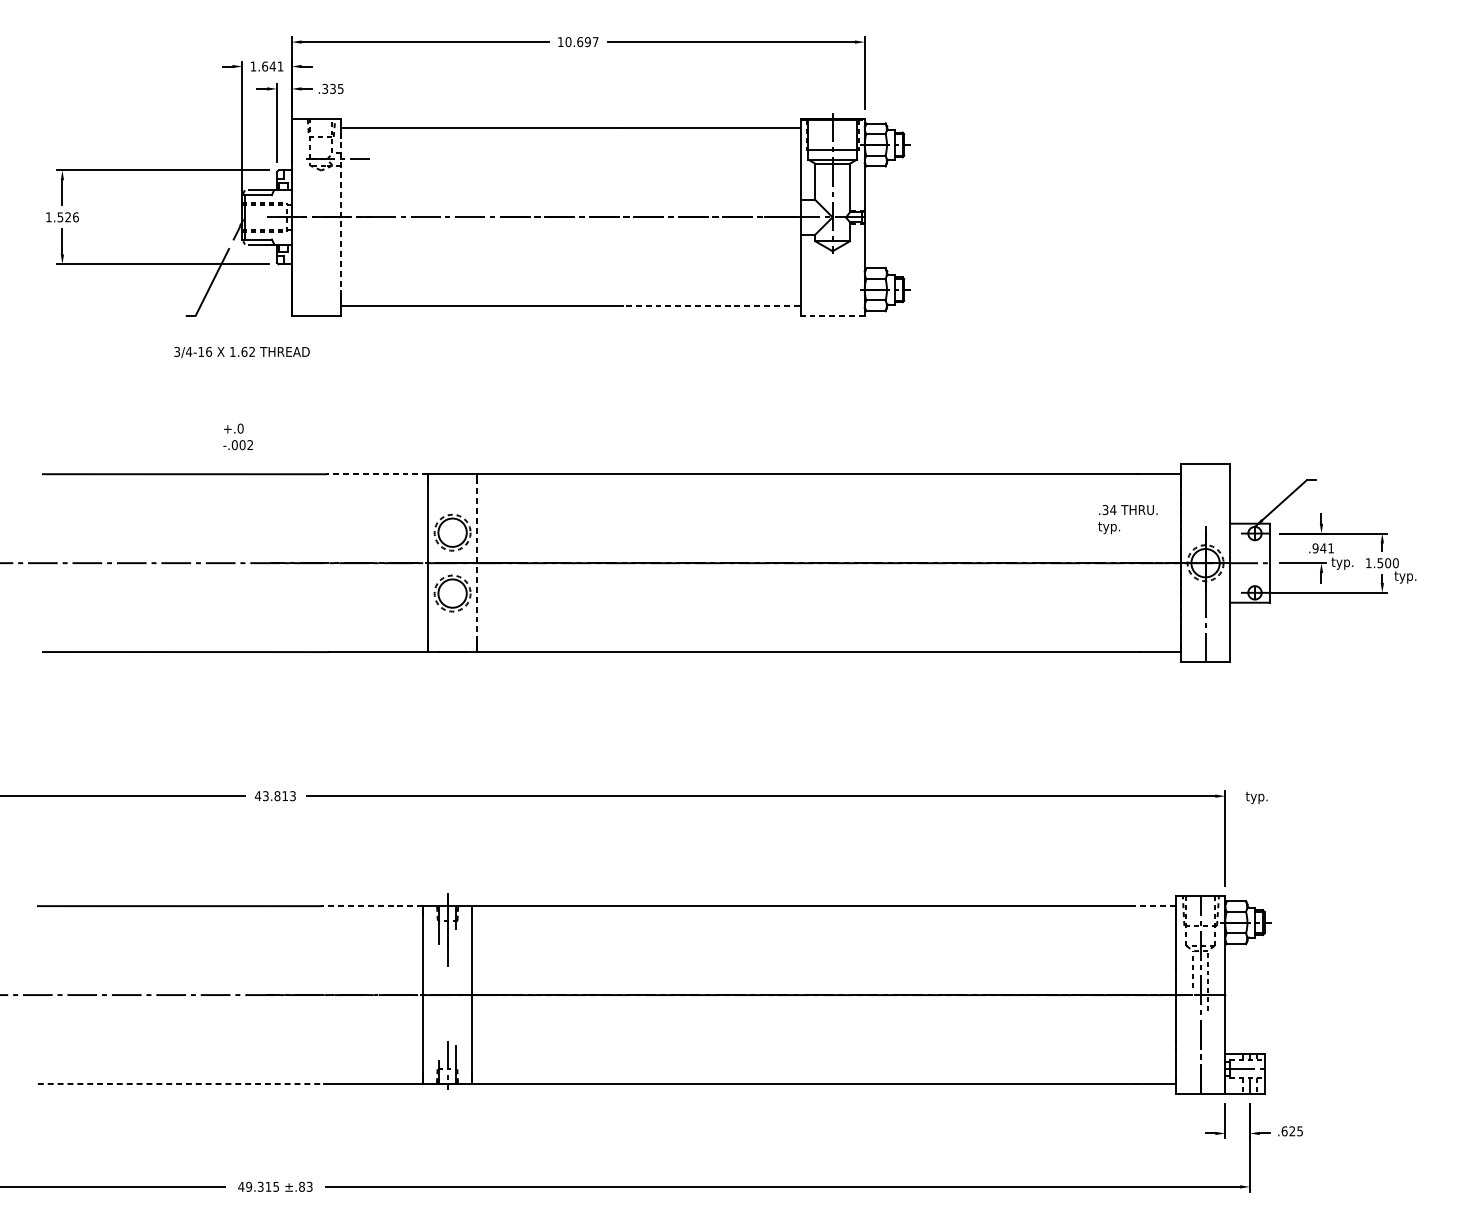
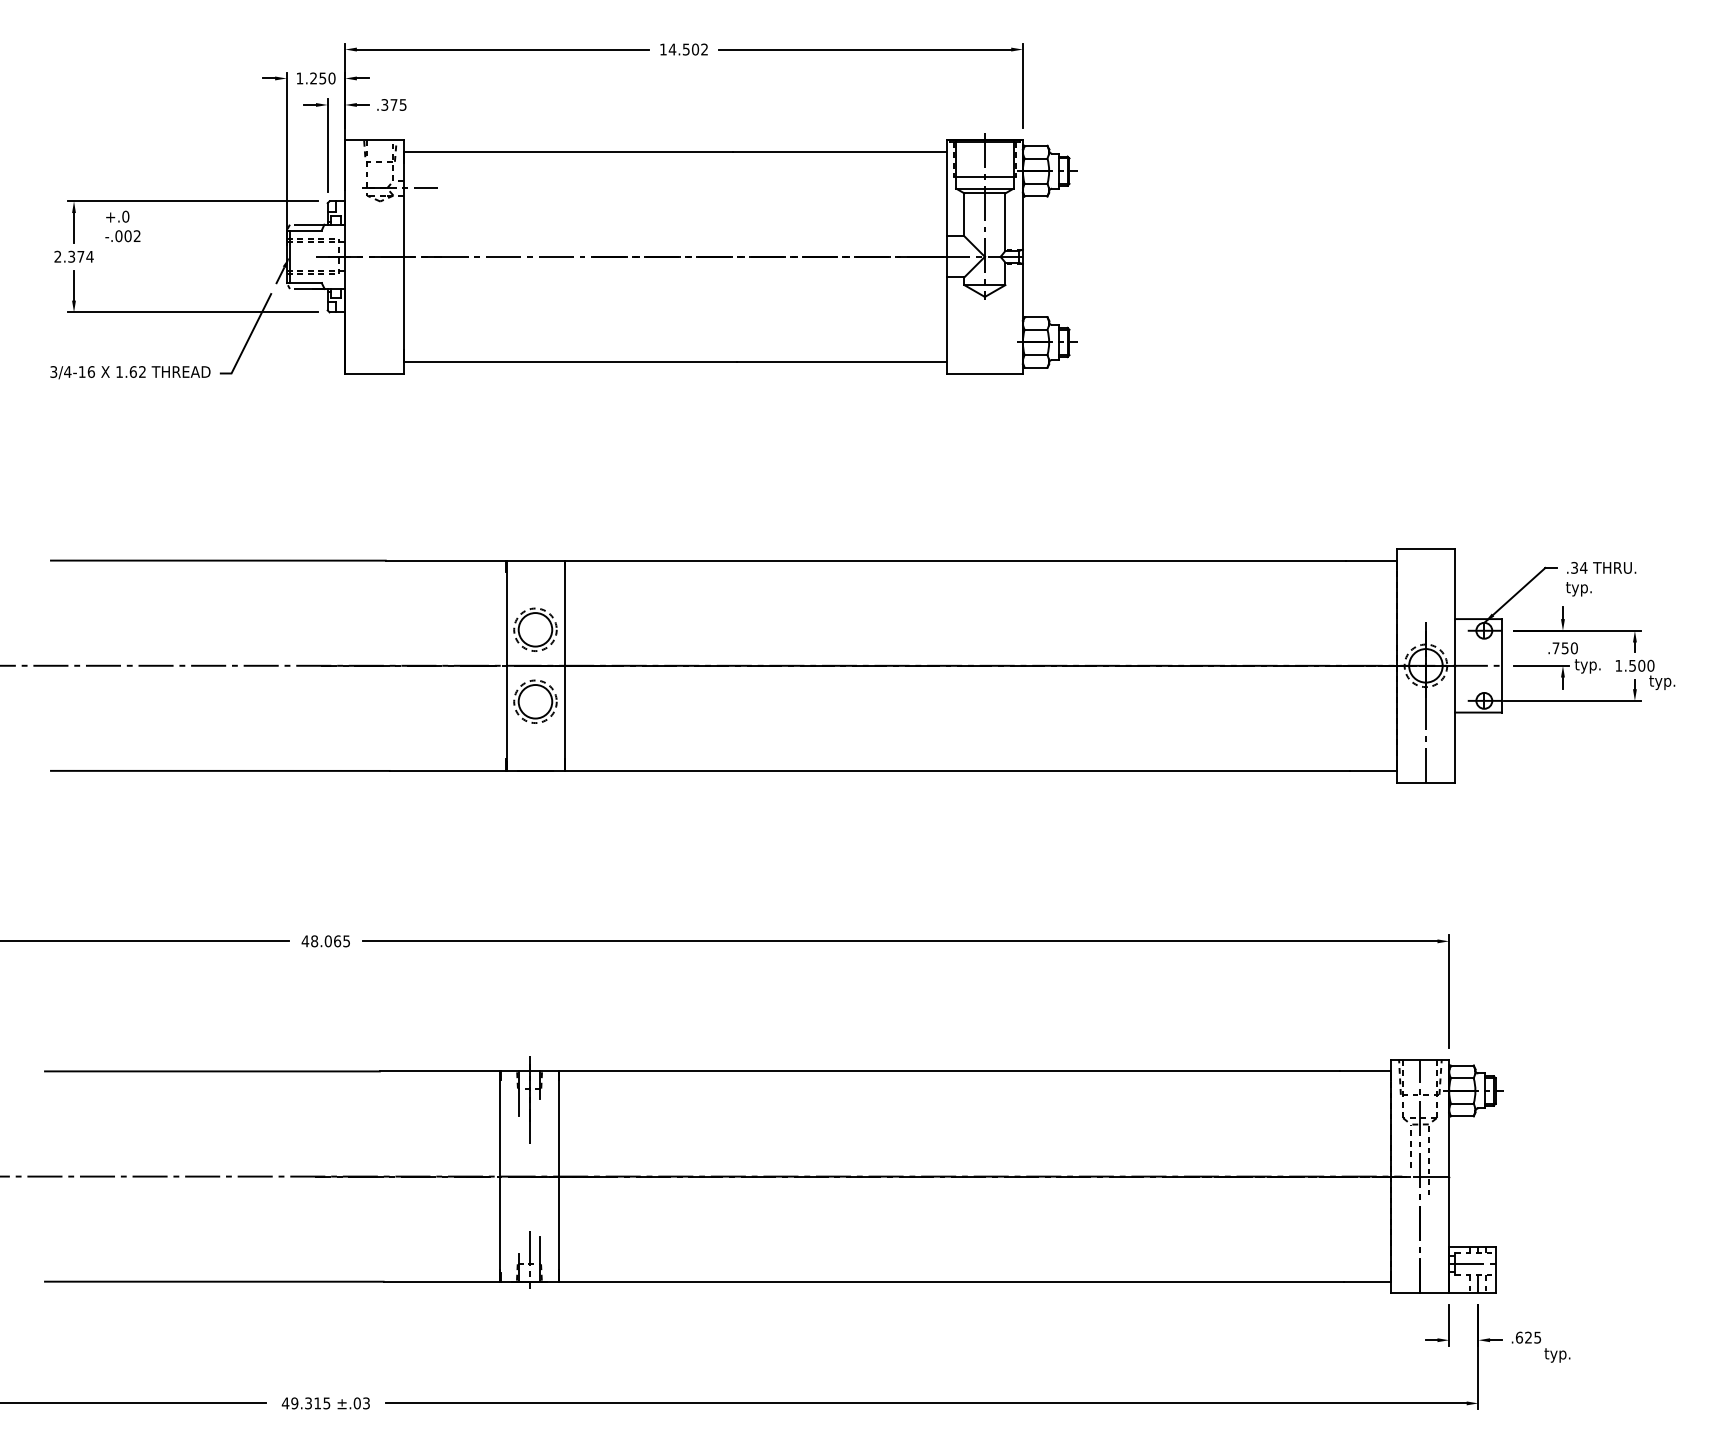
text: (581, 42) -> (687, 49), 10.697 -> 14.502
text: (272, 66) -> (322, 78), 1.641 -> 1.250
text: (332, 88) -> (393, 104), .335 -> .375
text: (61, 217) -> (73, 256), 1.526 -> 2.374
line: (341, 217) -> (403, 256), dashed -> solid
line: (711, 305) -> (841, 361), dashed -> solid
line: (832, 316) -> (984, 373), dashed -> solid
text: (242, 352) -> (130, 372), moved
text: (237, 436) -> (122, 226), moved
line: (376, 474) -> (445, 560), dashed -> solid
text: (1128, 519) -> (1601, 579), moved
text: (1322, 548) -> (1564, 648), .941 -> .750
line: (477, 562) -> (564, 665), dashed -> solid
text: (279, 796) -> (330, 941), 43.813 -> 48.065
text: (1256, 797) -> (1557, 1355), moved
line: (371, 906) -> (439, 1071), dashed -> solid
line: (1154, 906) -> (1365, 1071), dashed -> solid
line: (181, 1083) -> (214, 1281), dashed -> solid
text: (301, 1186) -> (356, 1403), ±.83 -> ±.03

